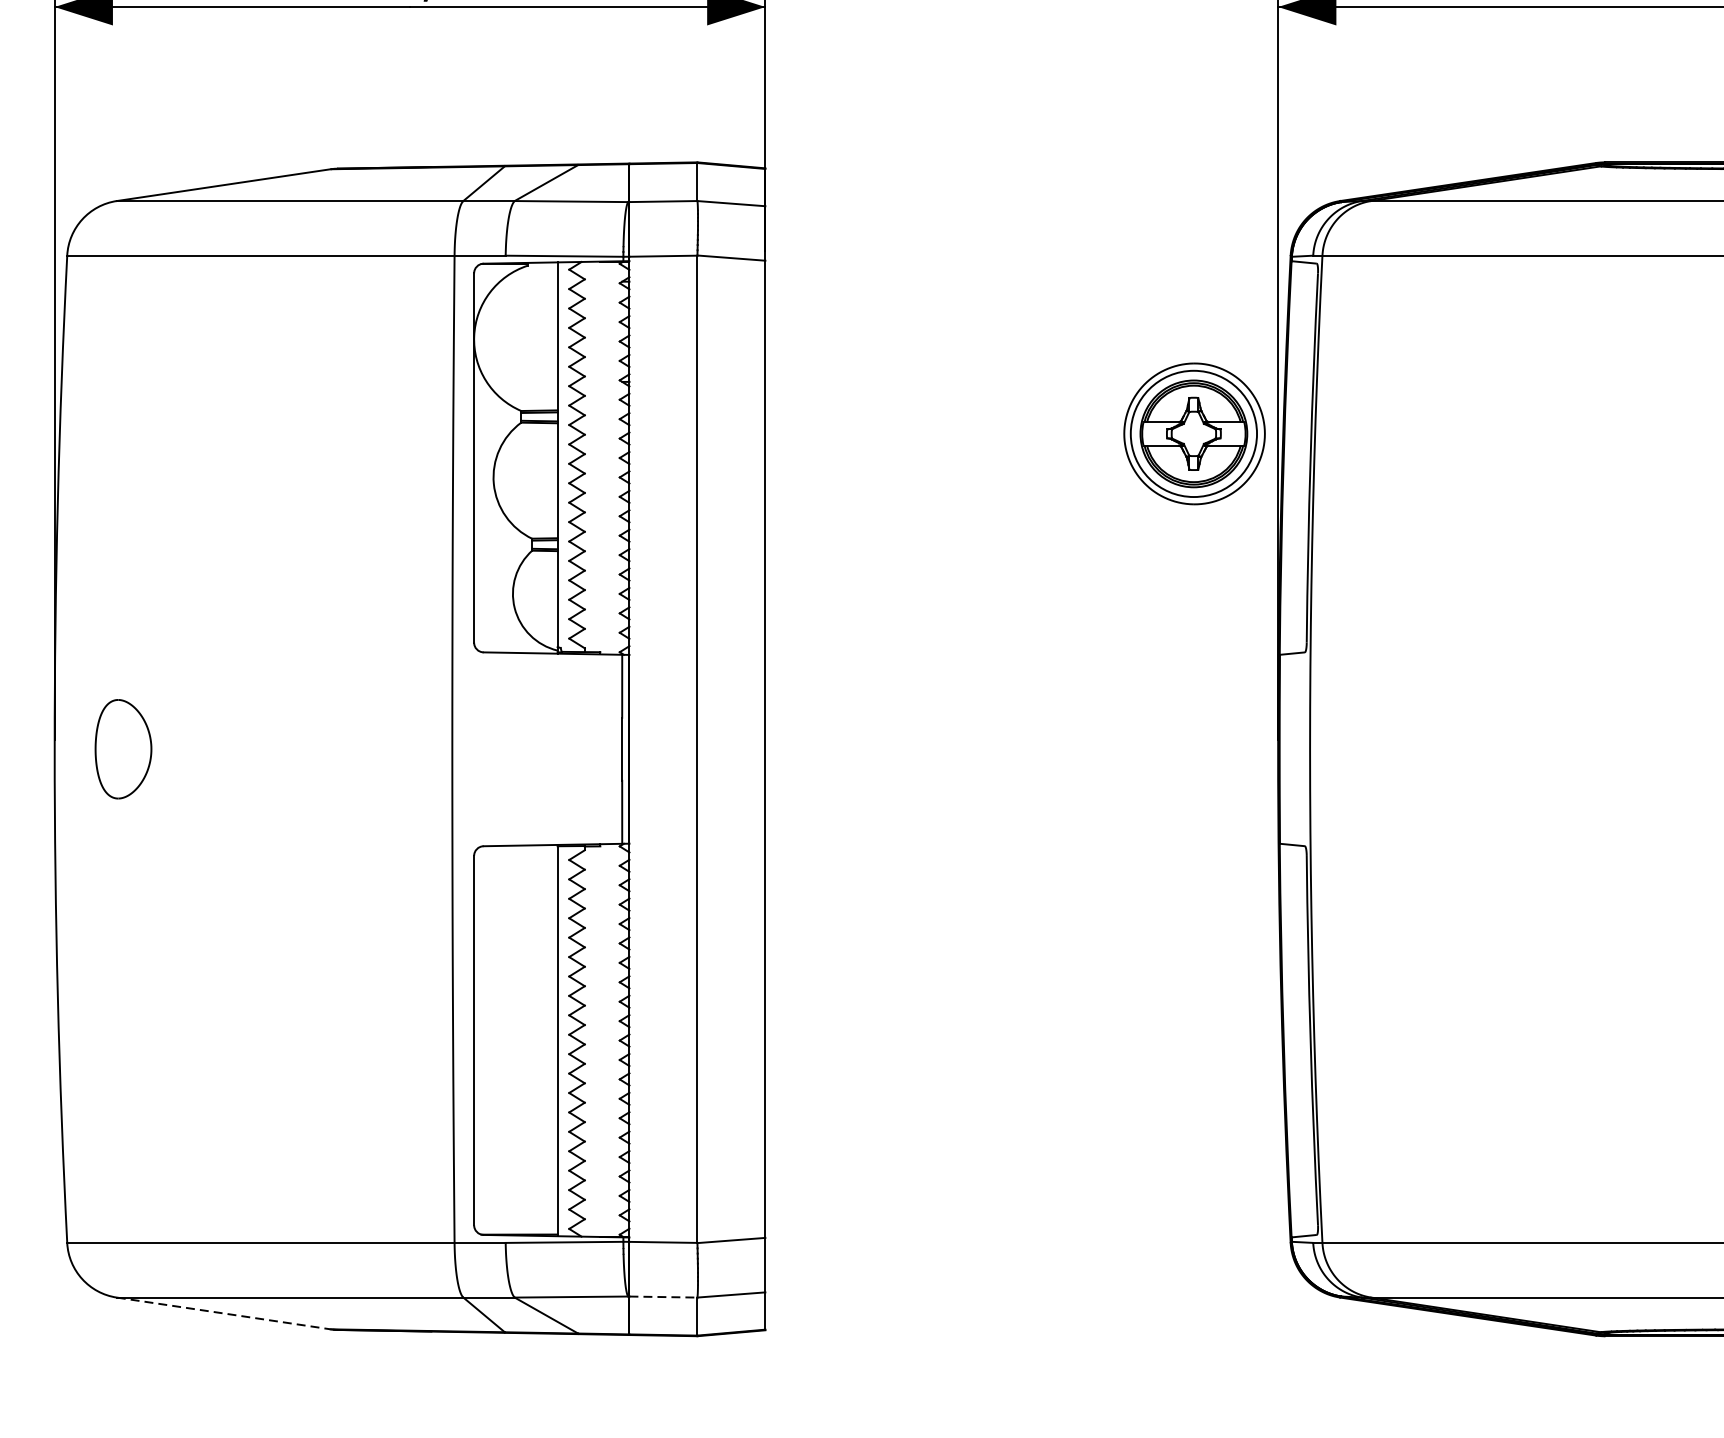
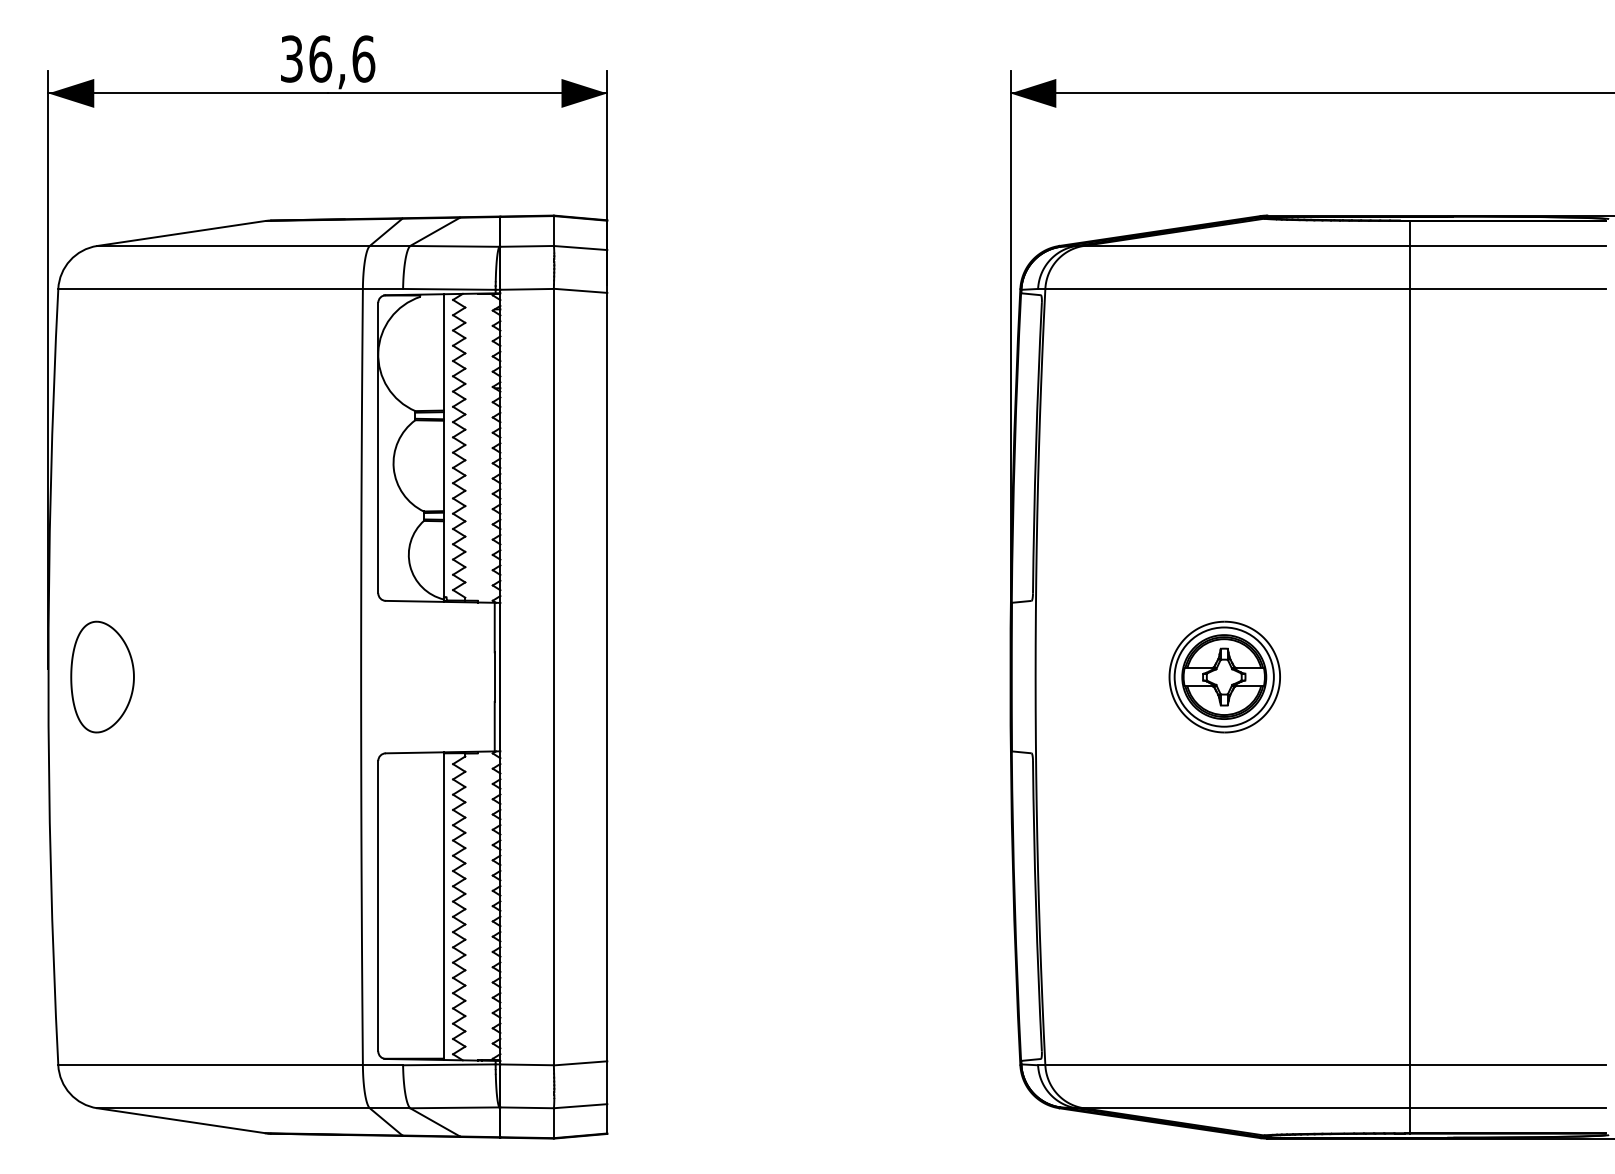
part: (1194, 433) -> (1224, 676), moved
part: (123, 748) -> (102, 676), size x1.43
line: (663, 1296) -> (527, 1107), dashed -> solid
line: (223, 1313) -> (181, 1120), dashed -> solid

